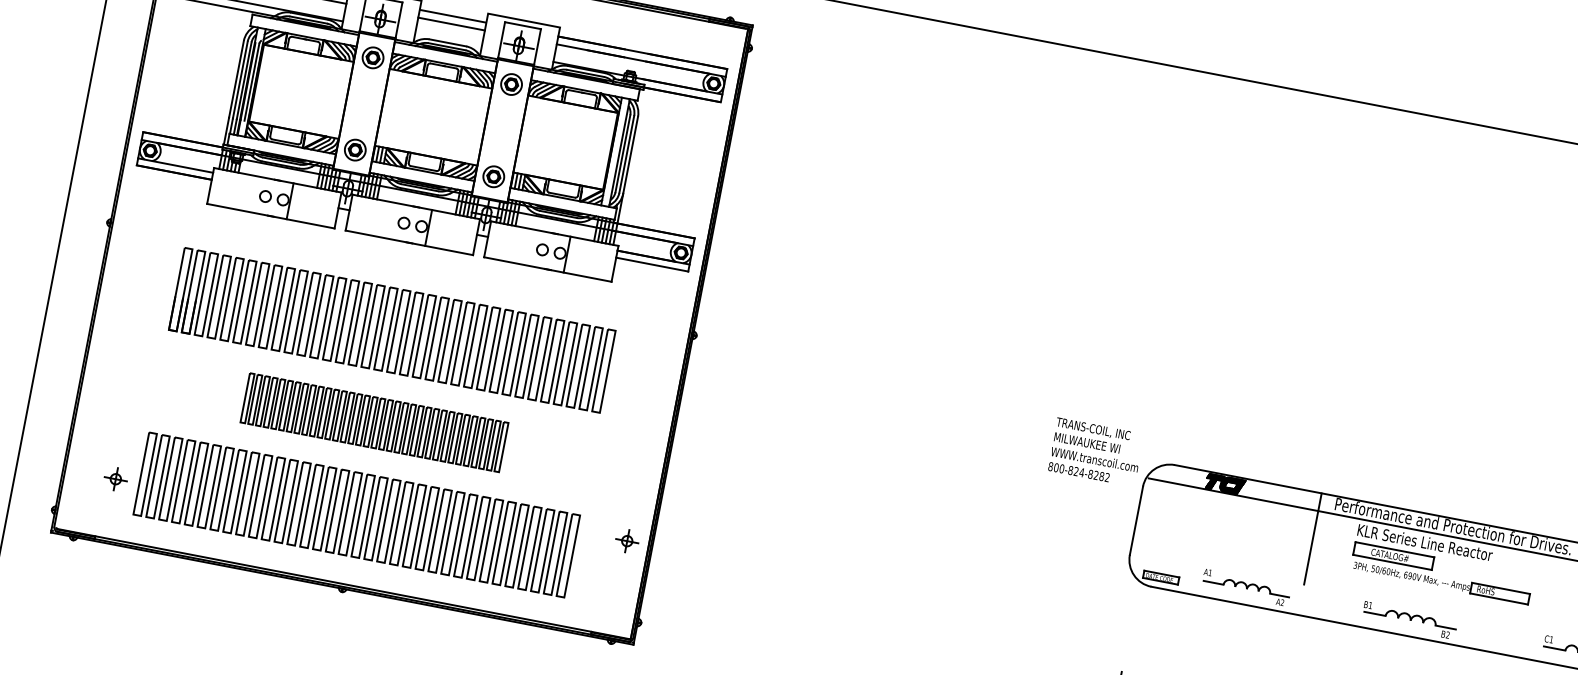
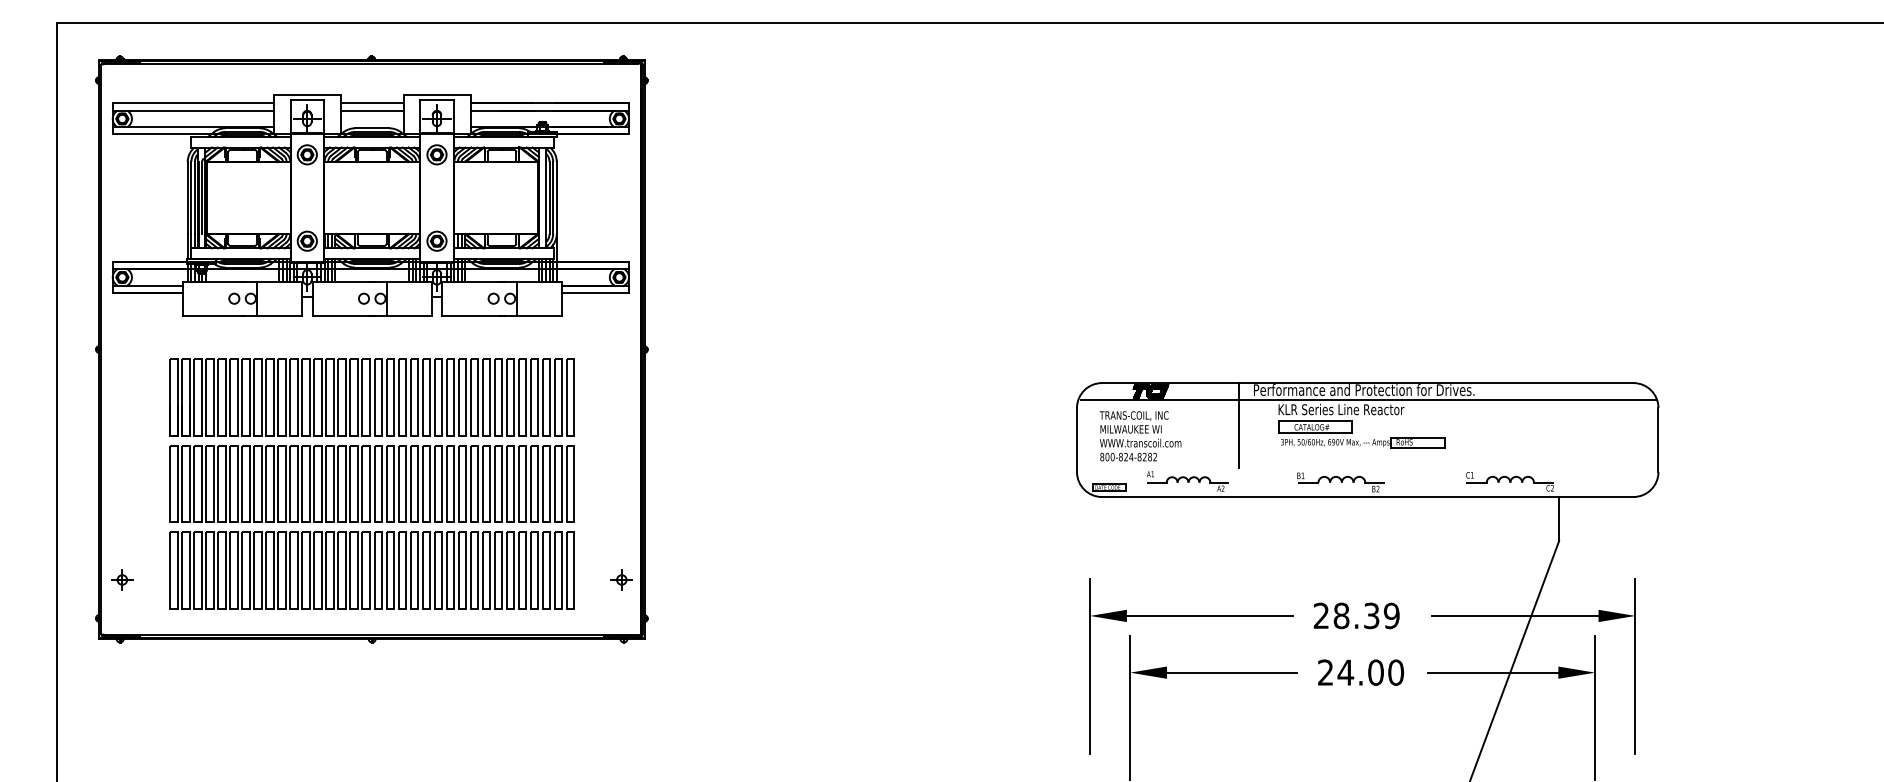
part: (374, 422) -> (371, 483), size x1.67
text: (1095, 452) -> (1140, 436), moved
part: (116, 478) -> (122, 579), moved
part: (627, 540) -> (621, 579), moved

